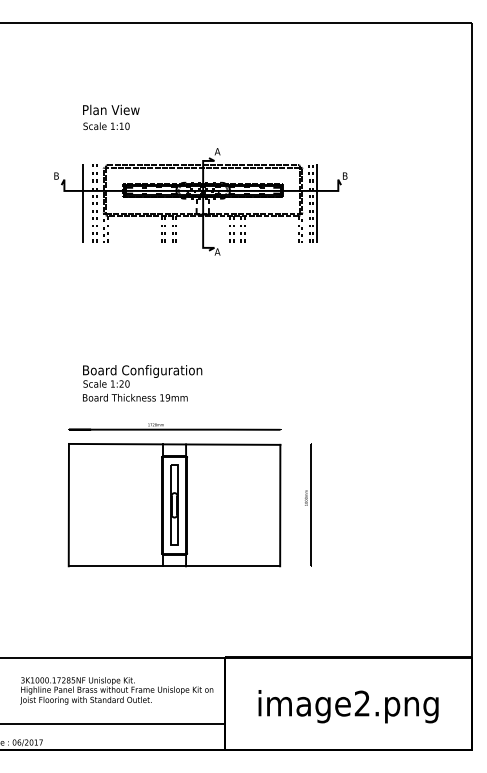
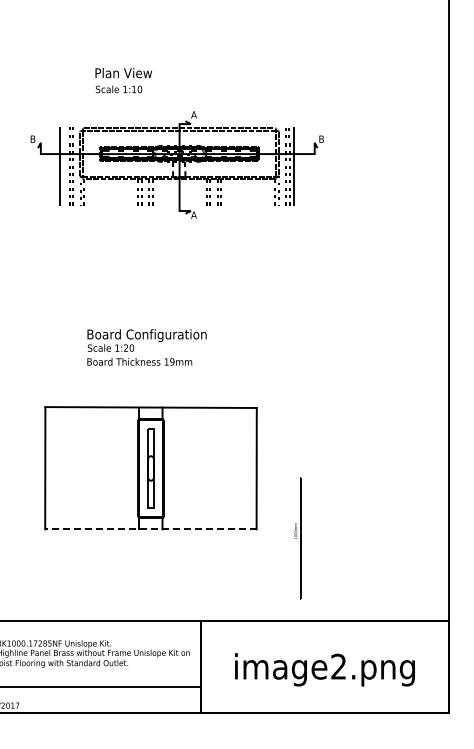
text: (111, 116) -> (123, 79), moved
text: (142, 383) -> (146, 347), moved
part: (174, 426) -> (150, 389), removed
part: (308, 504) -> (297, 537), moved
line: (174, 566) -> (150, 529), solid -> dashed

